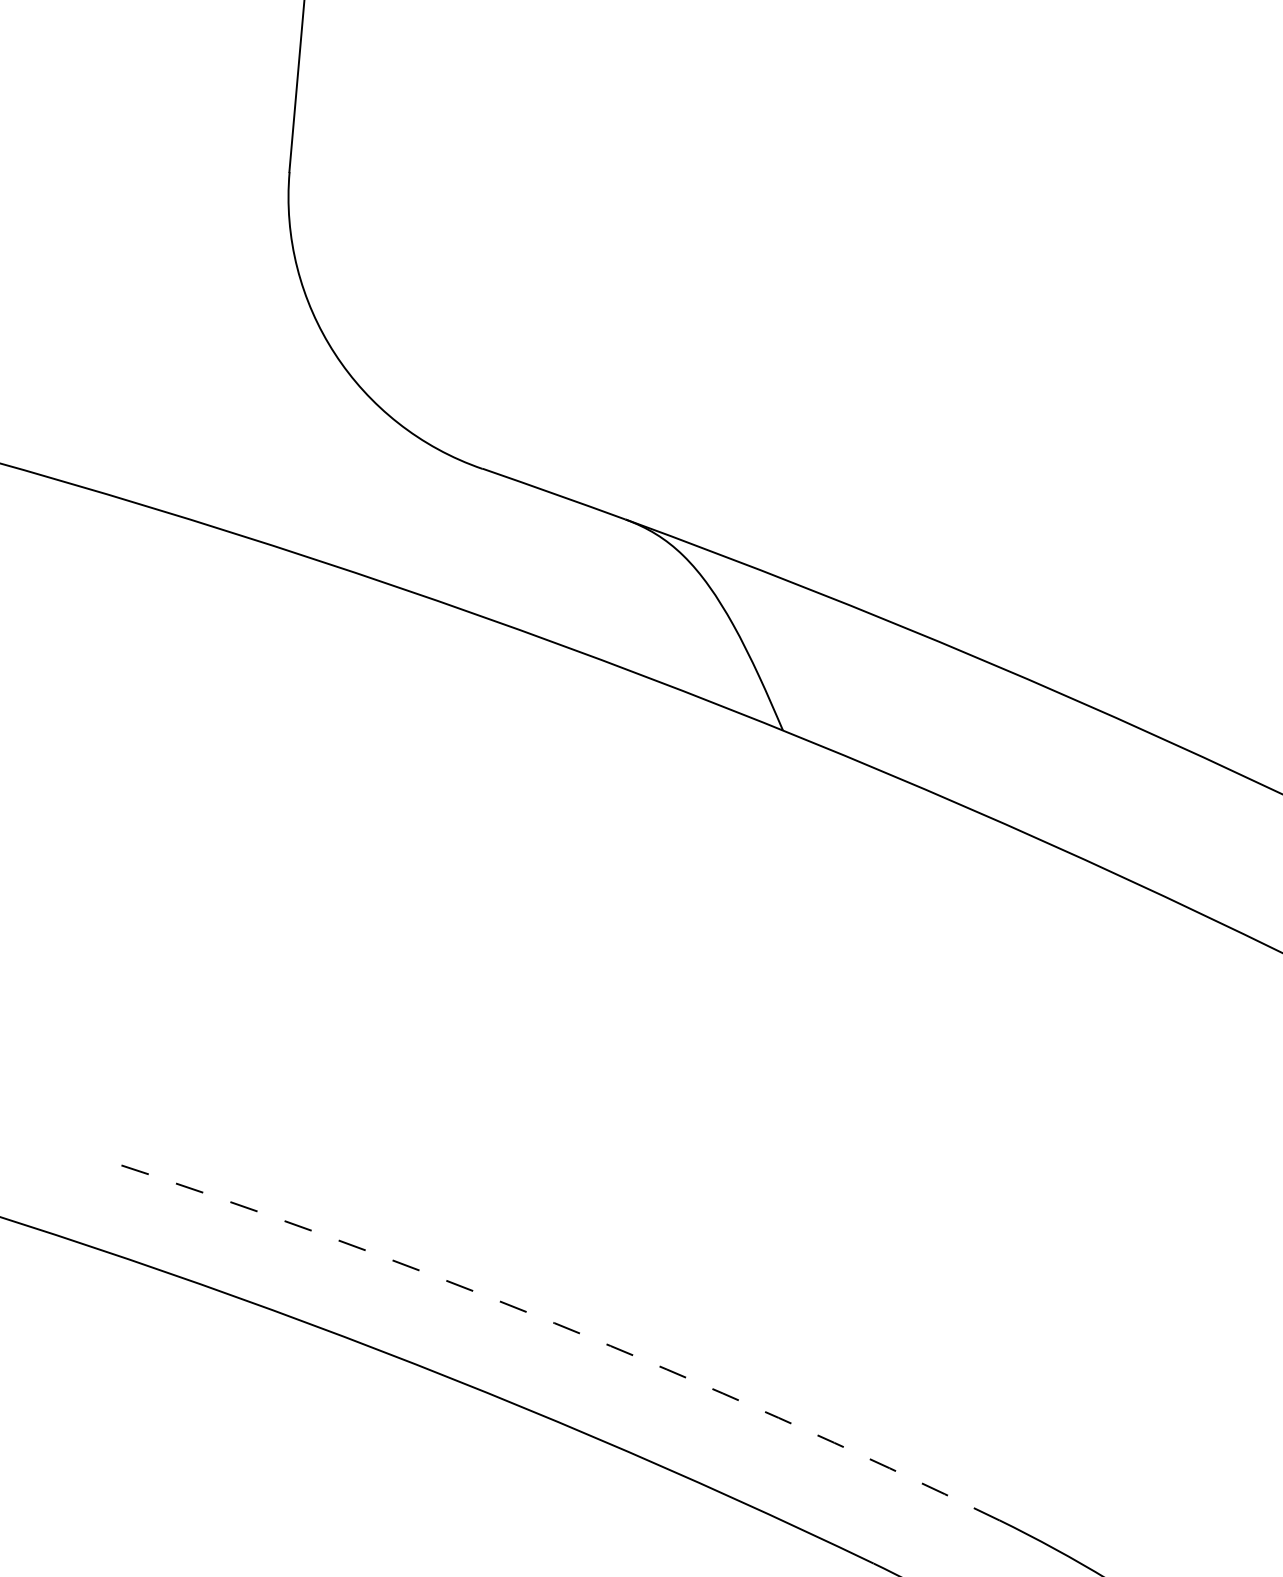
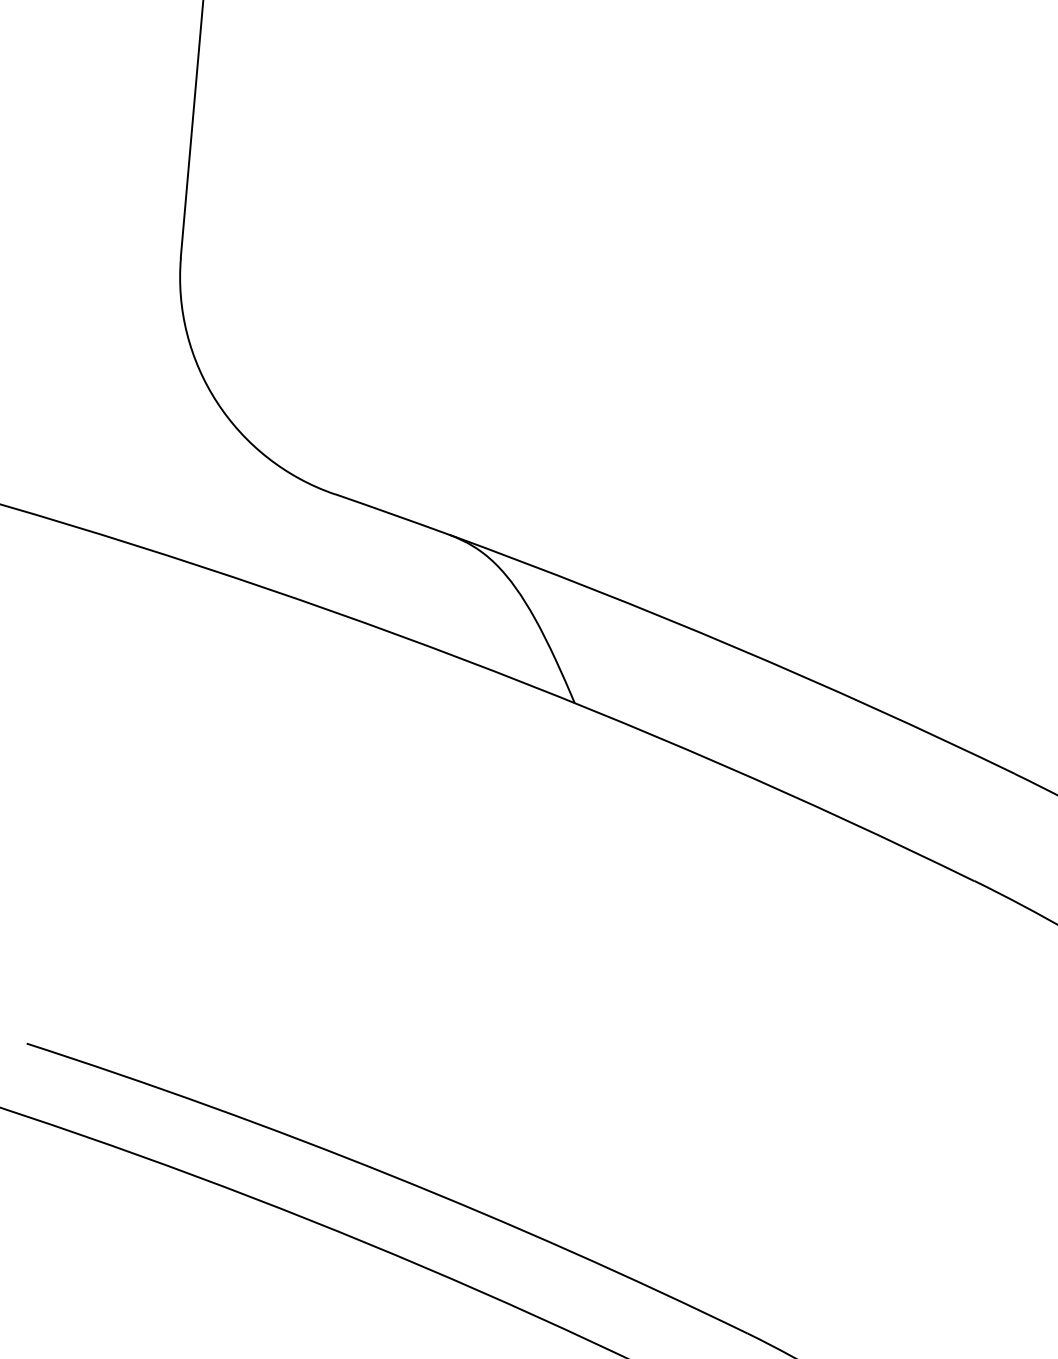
arc: (554, 1323) -> (392, 1176), dashed -> solid

